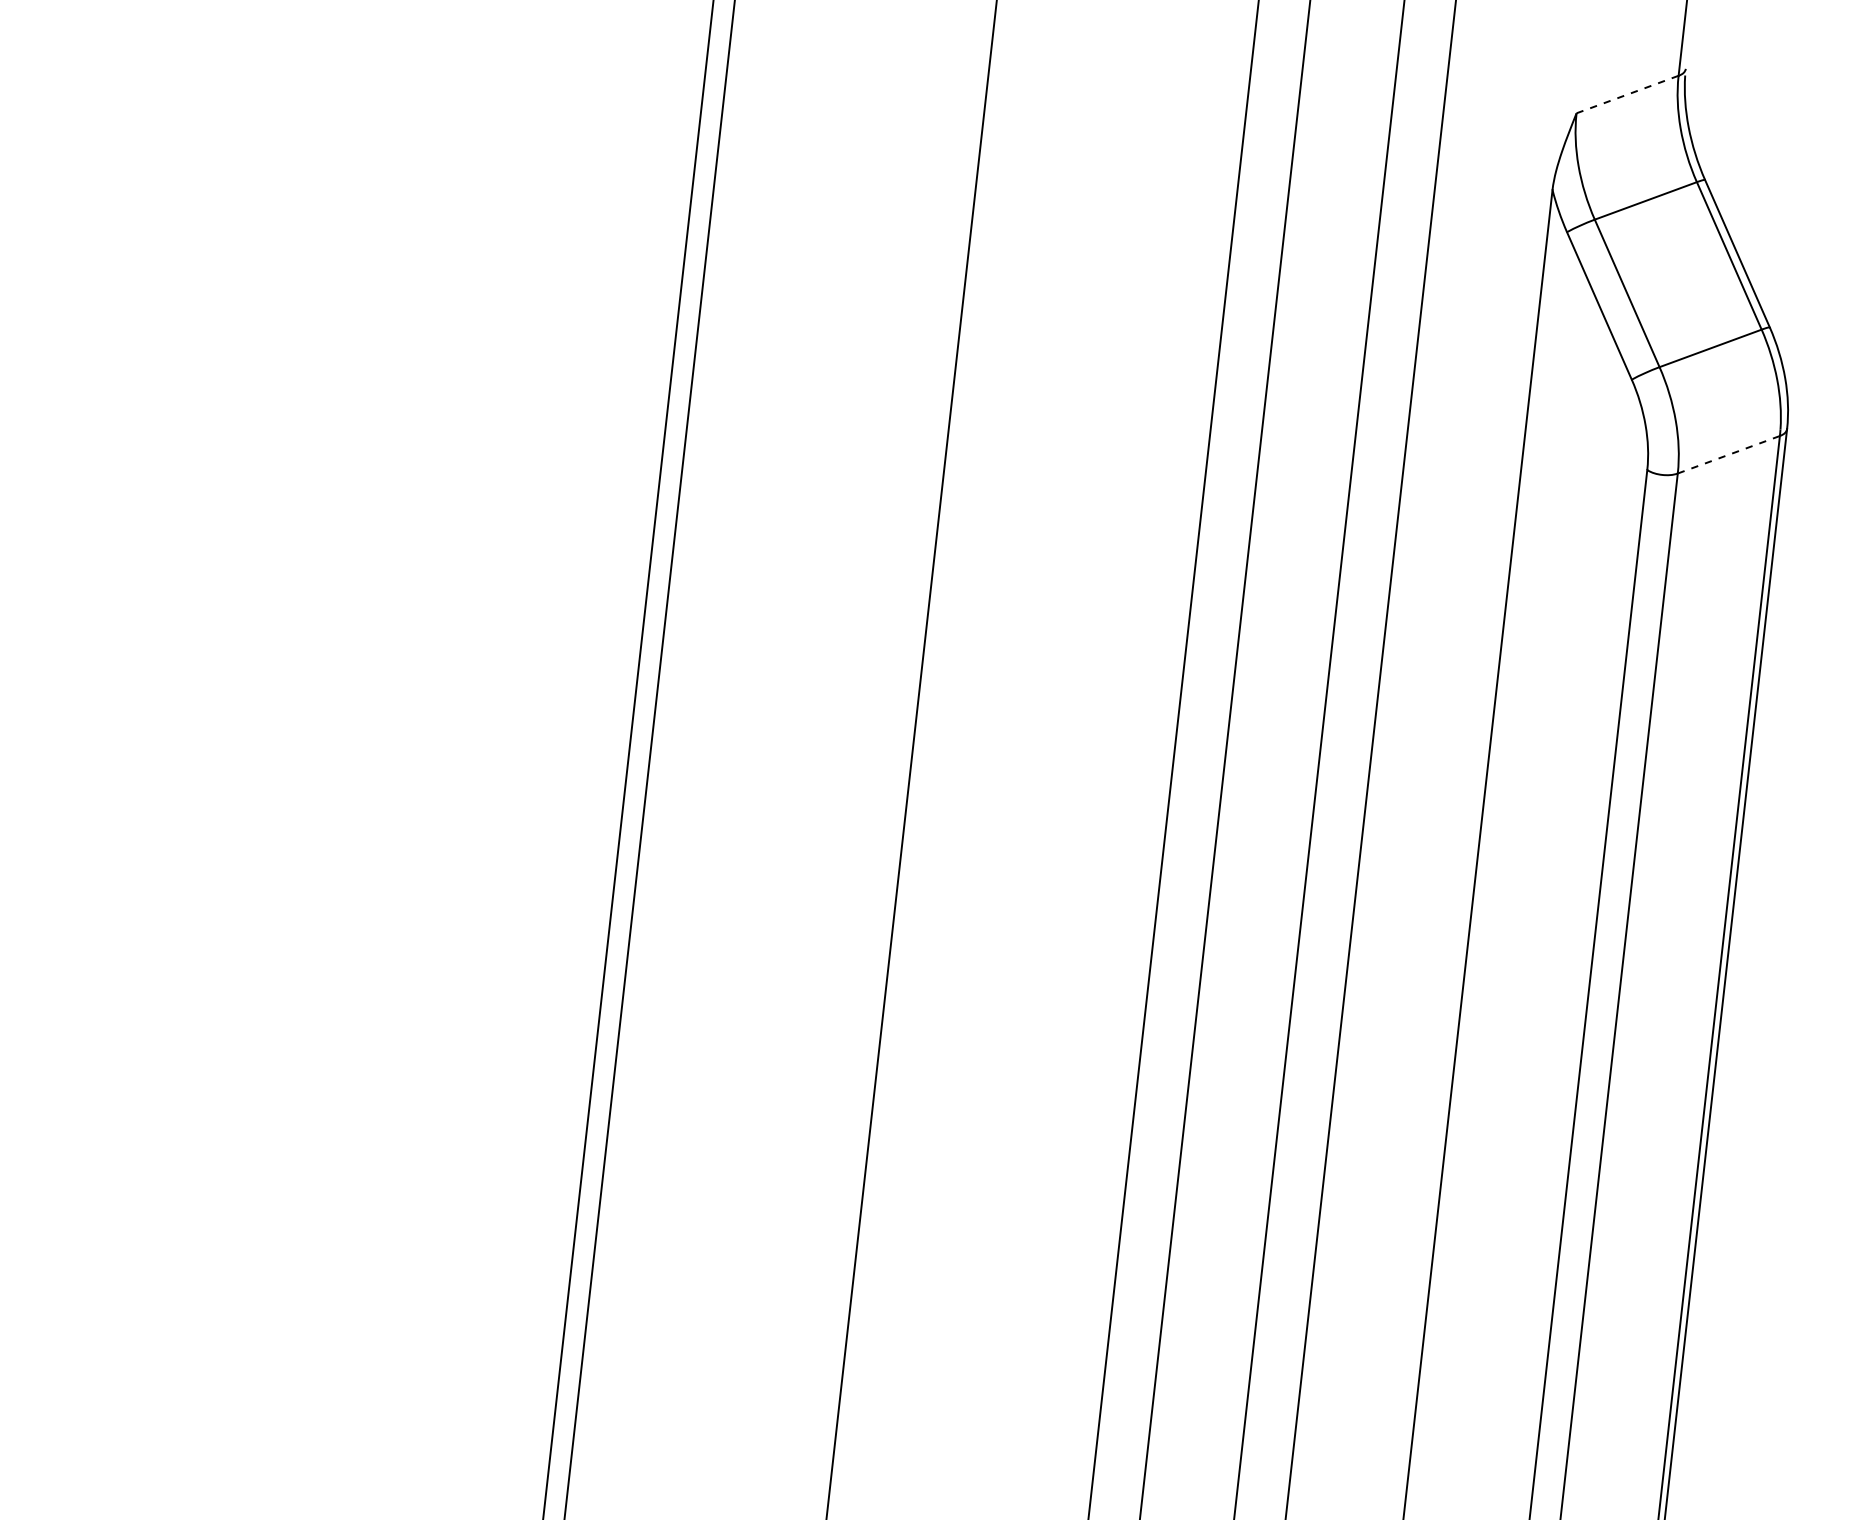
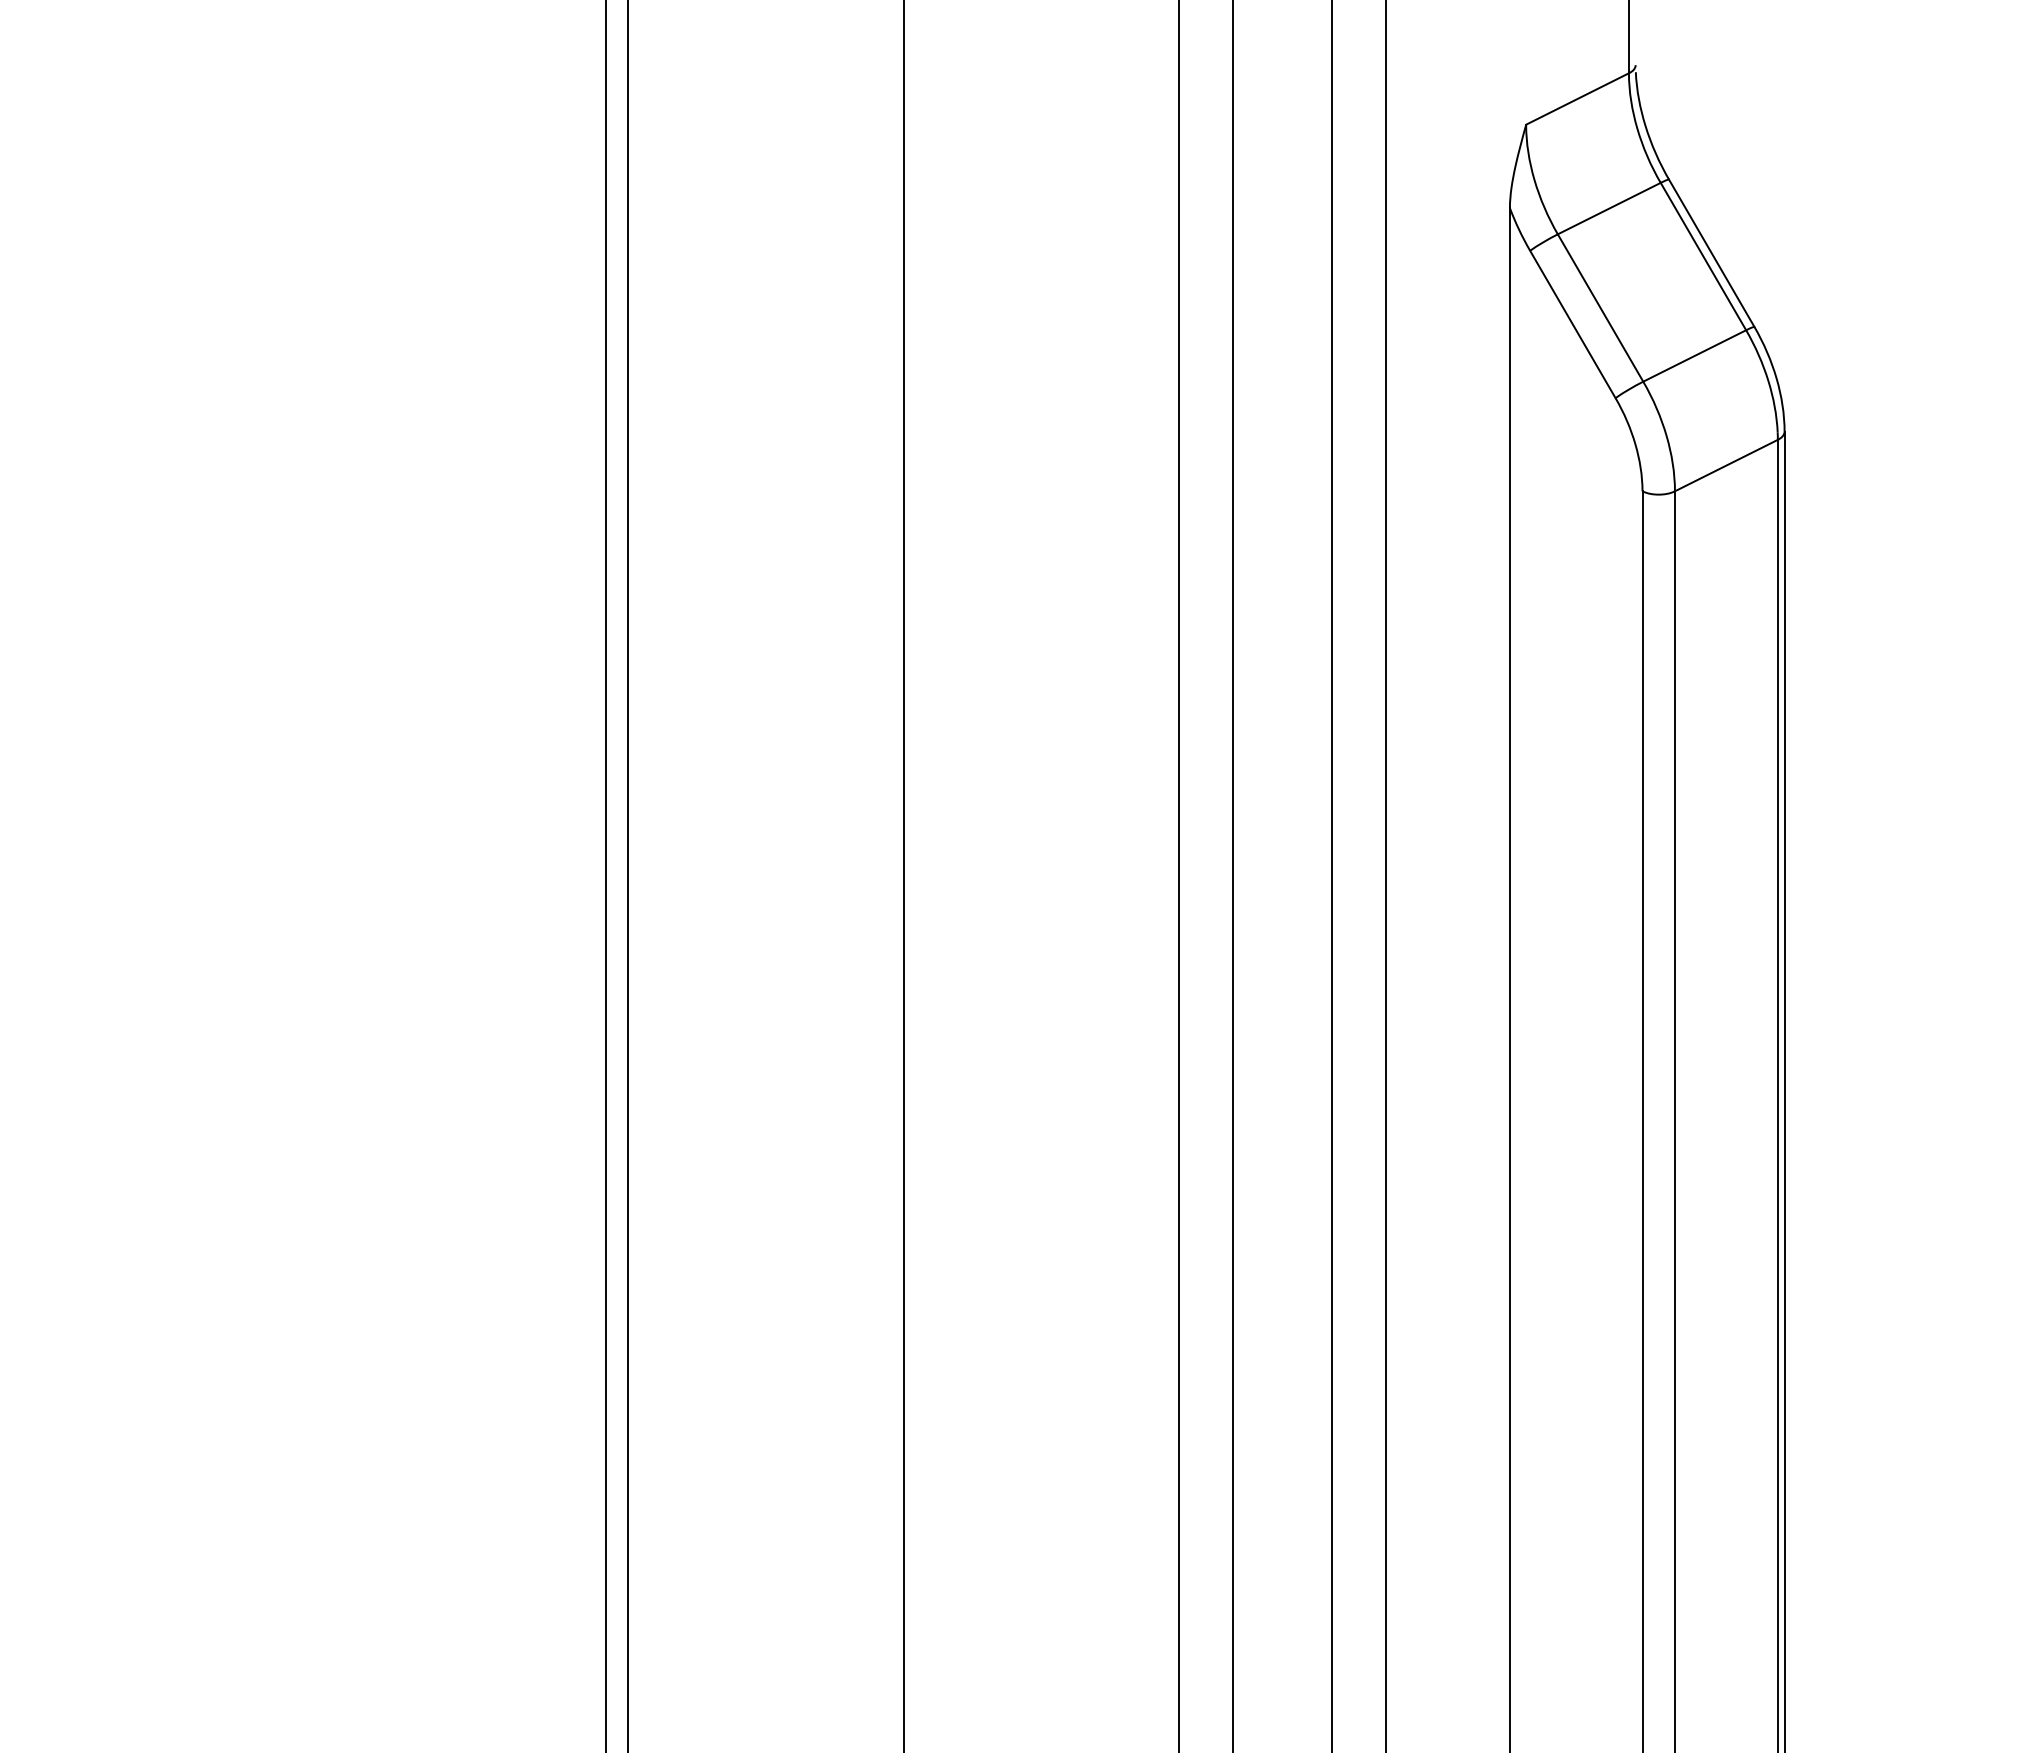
line: (1628, 94) -> (1578, 98), dashed -> solid
line: (1728, 454) -> (1726, 465), dashed -> solid

